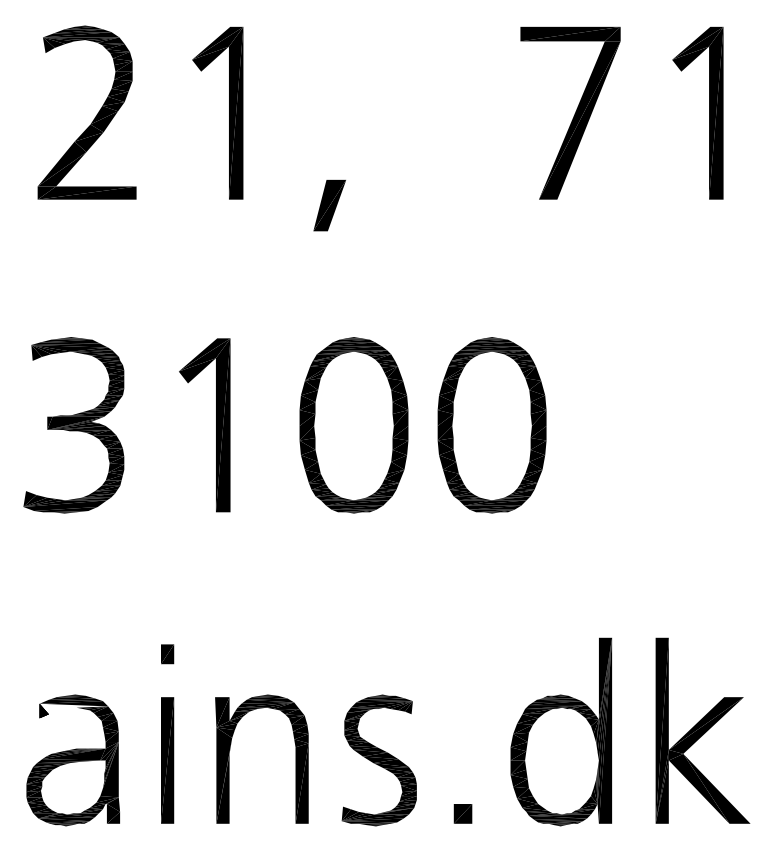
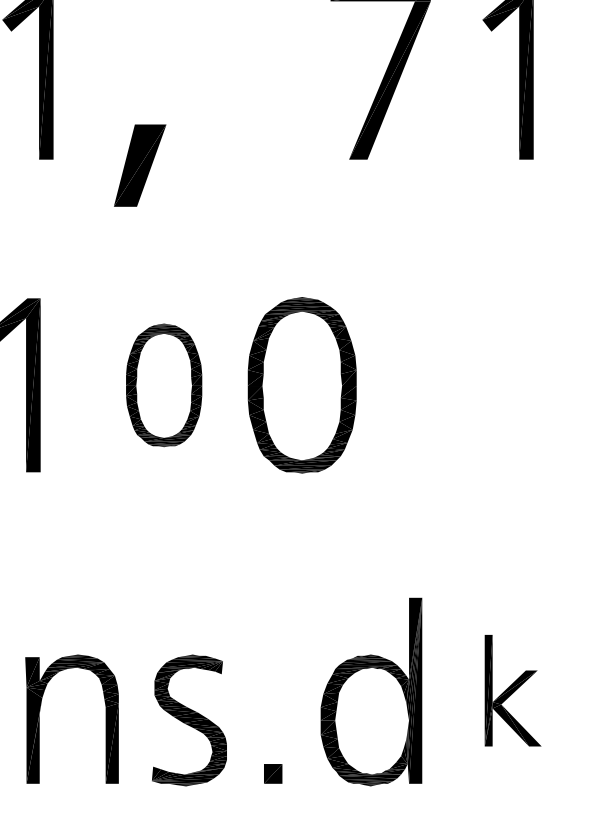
part: (329, 205) -> (139, 165), size x1.6
part: (353, 425) -> (163, 385), size x0.7
part: (702, 730) -> (512, 690), size x0.6

